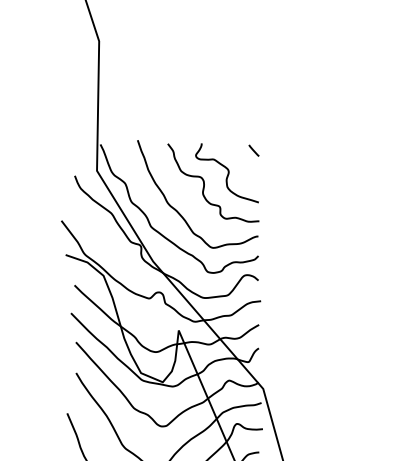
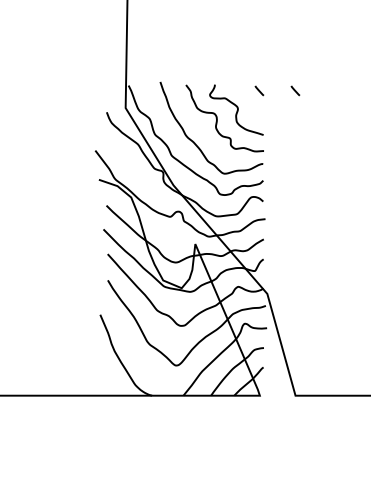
line: (296, 150) -> (295, 90), added

